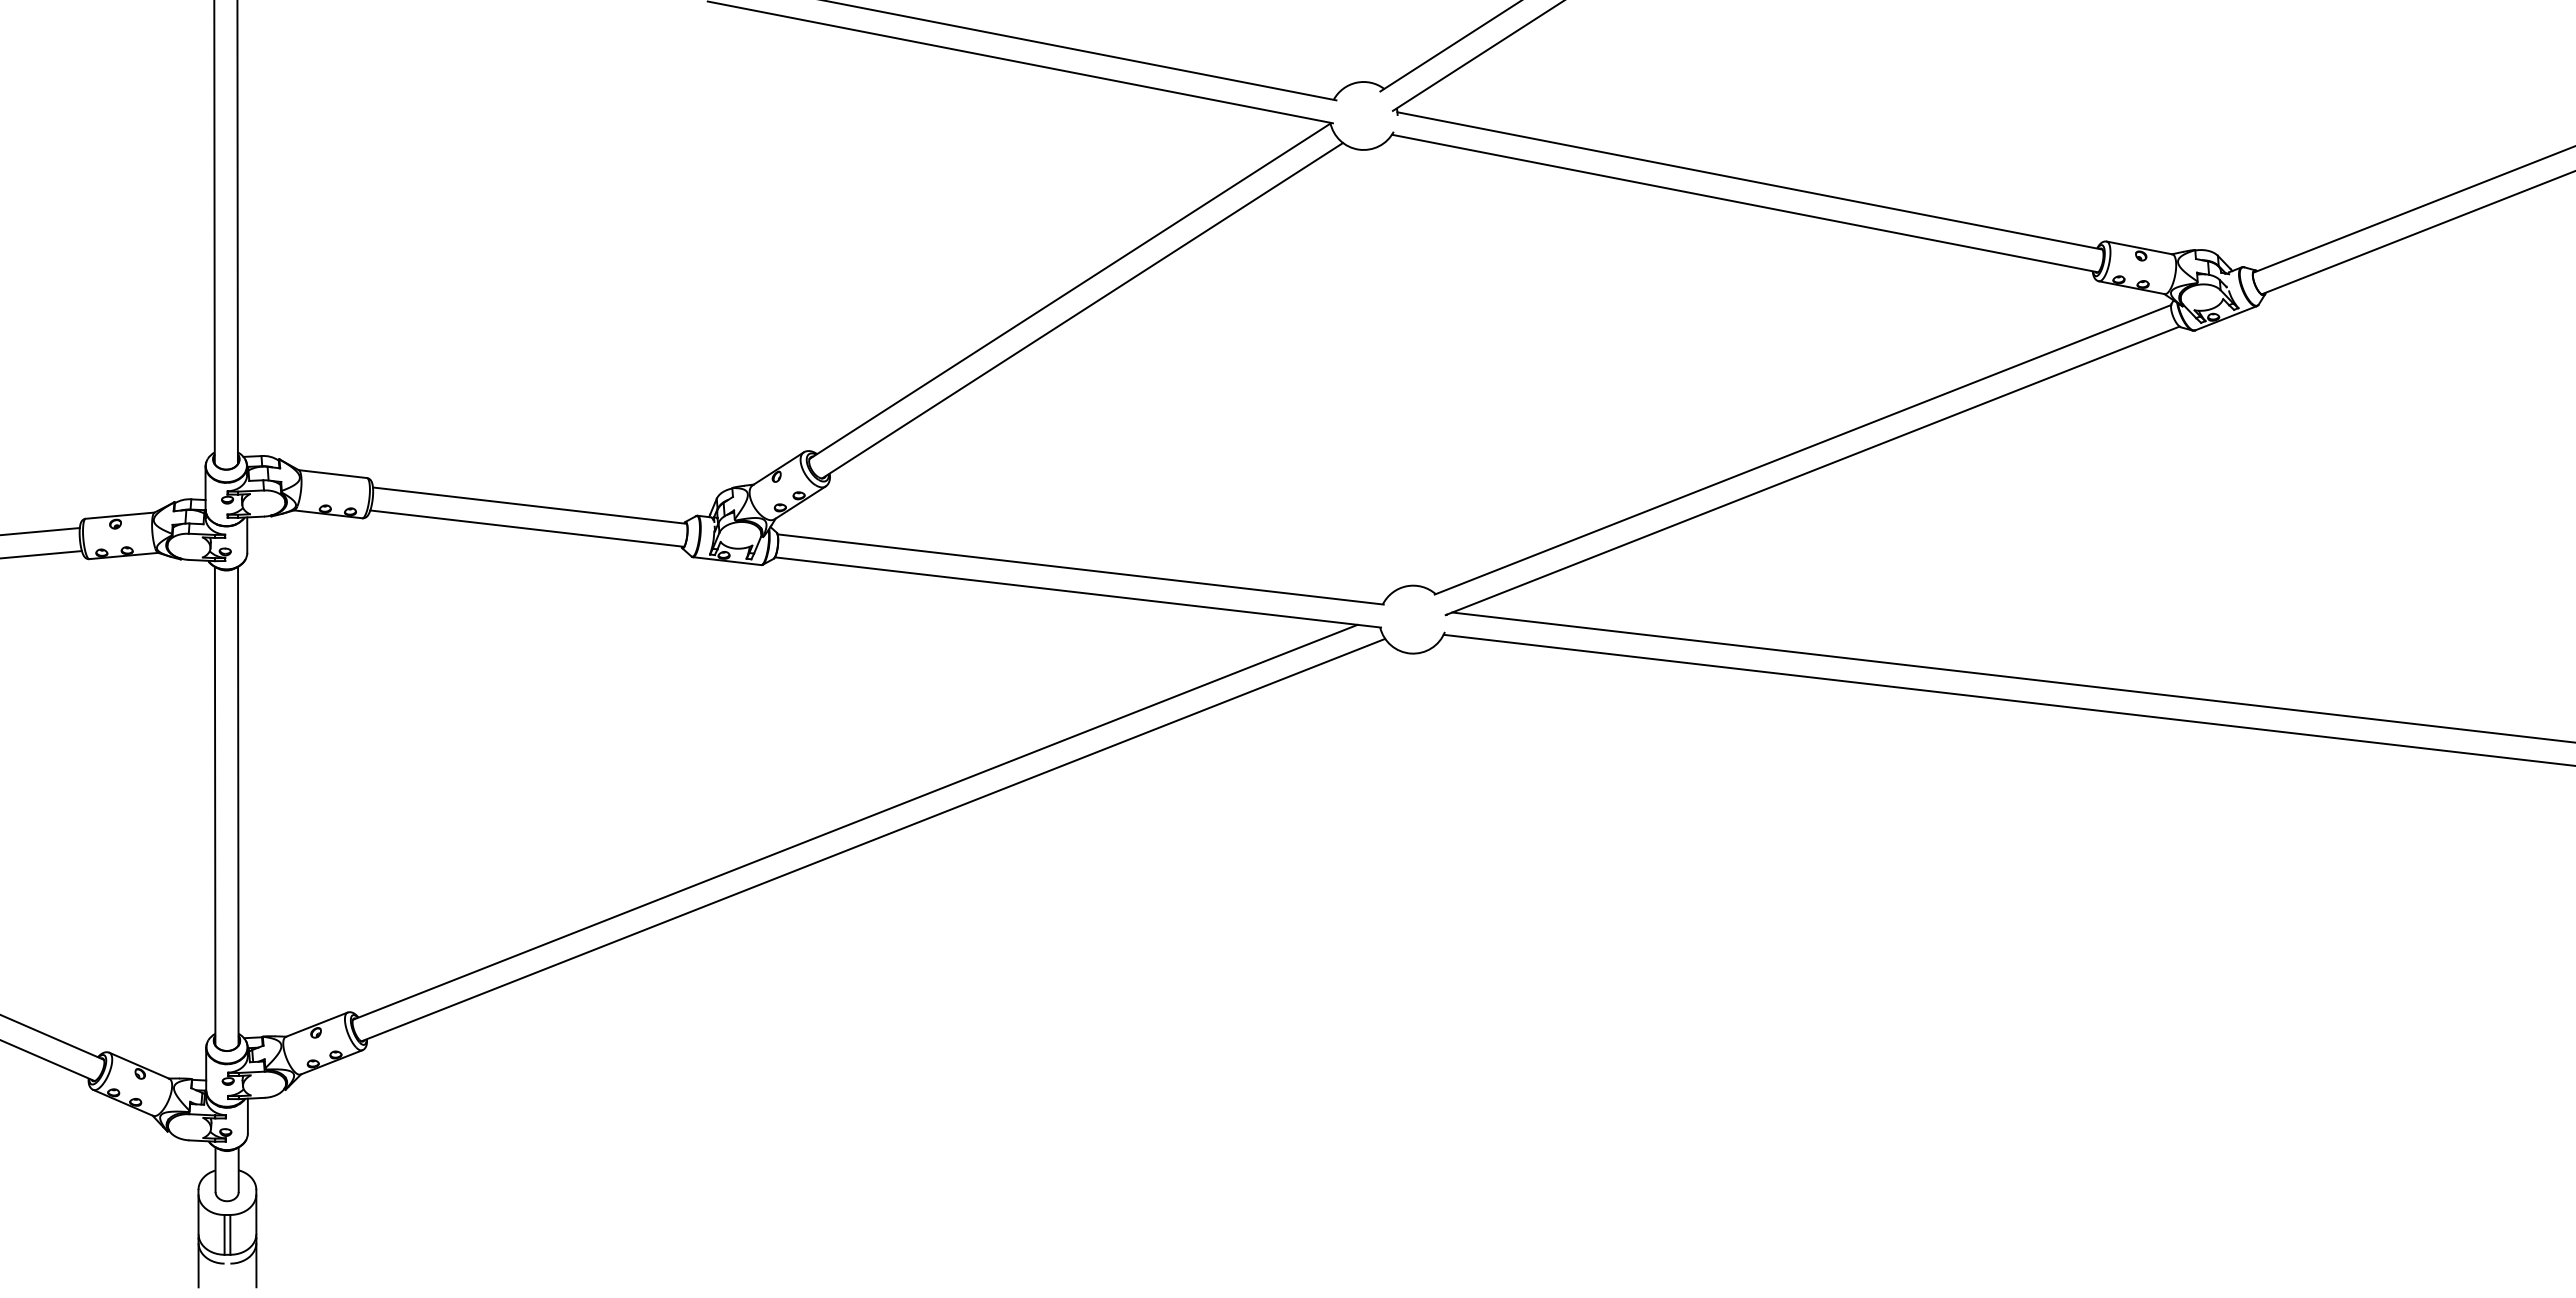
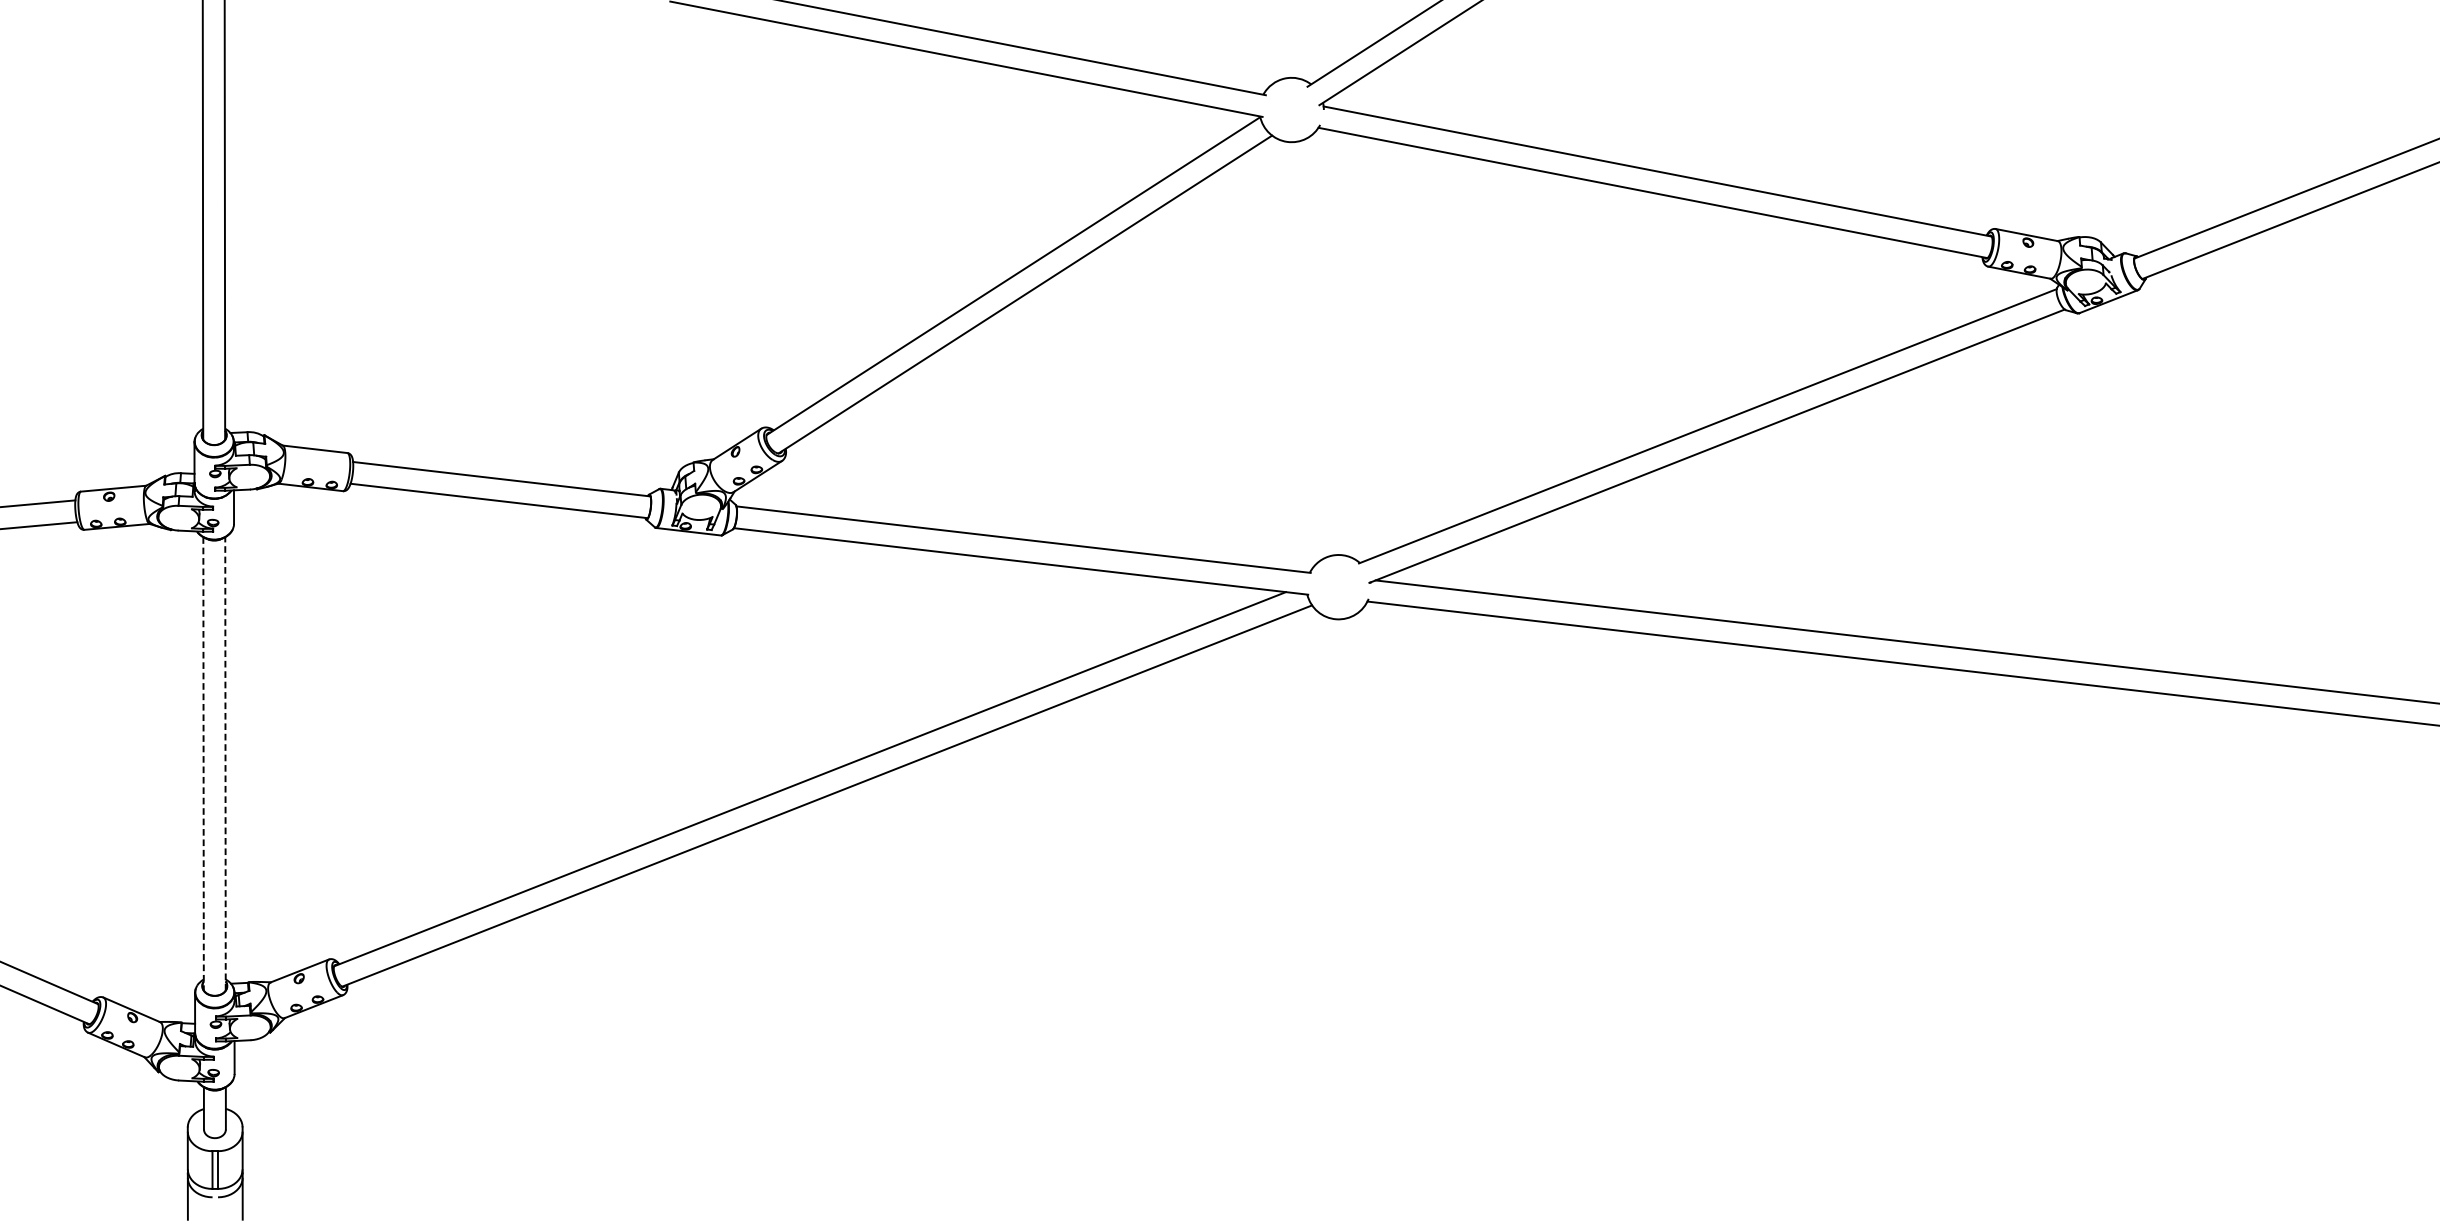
line: (238, 805) -> (225, 763), solid -> dashed
line: (215, 806) -> (203, 764), solid -> dashed

